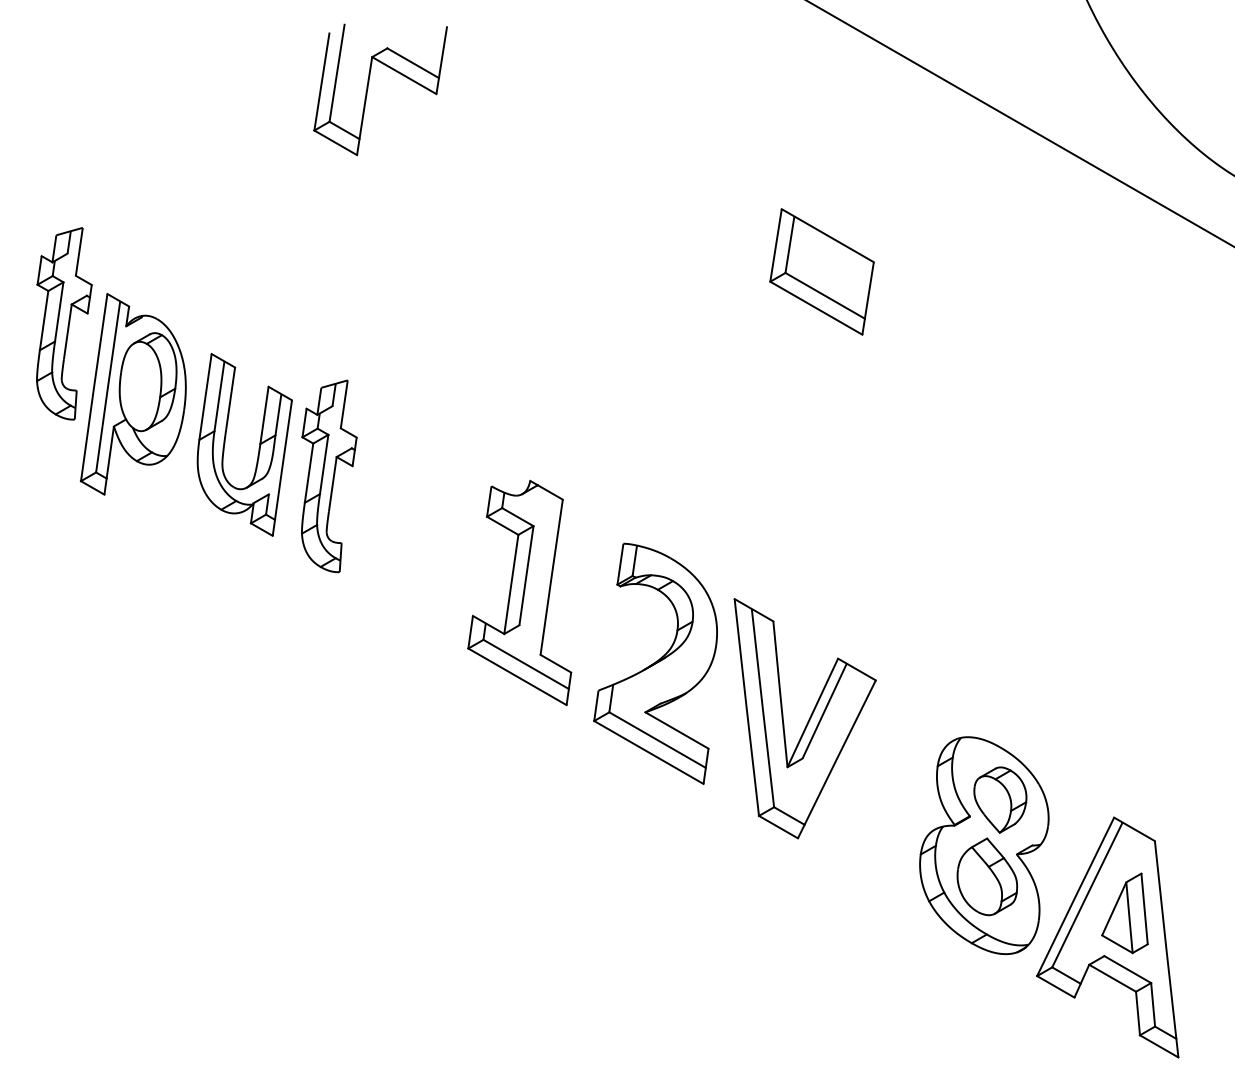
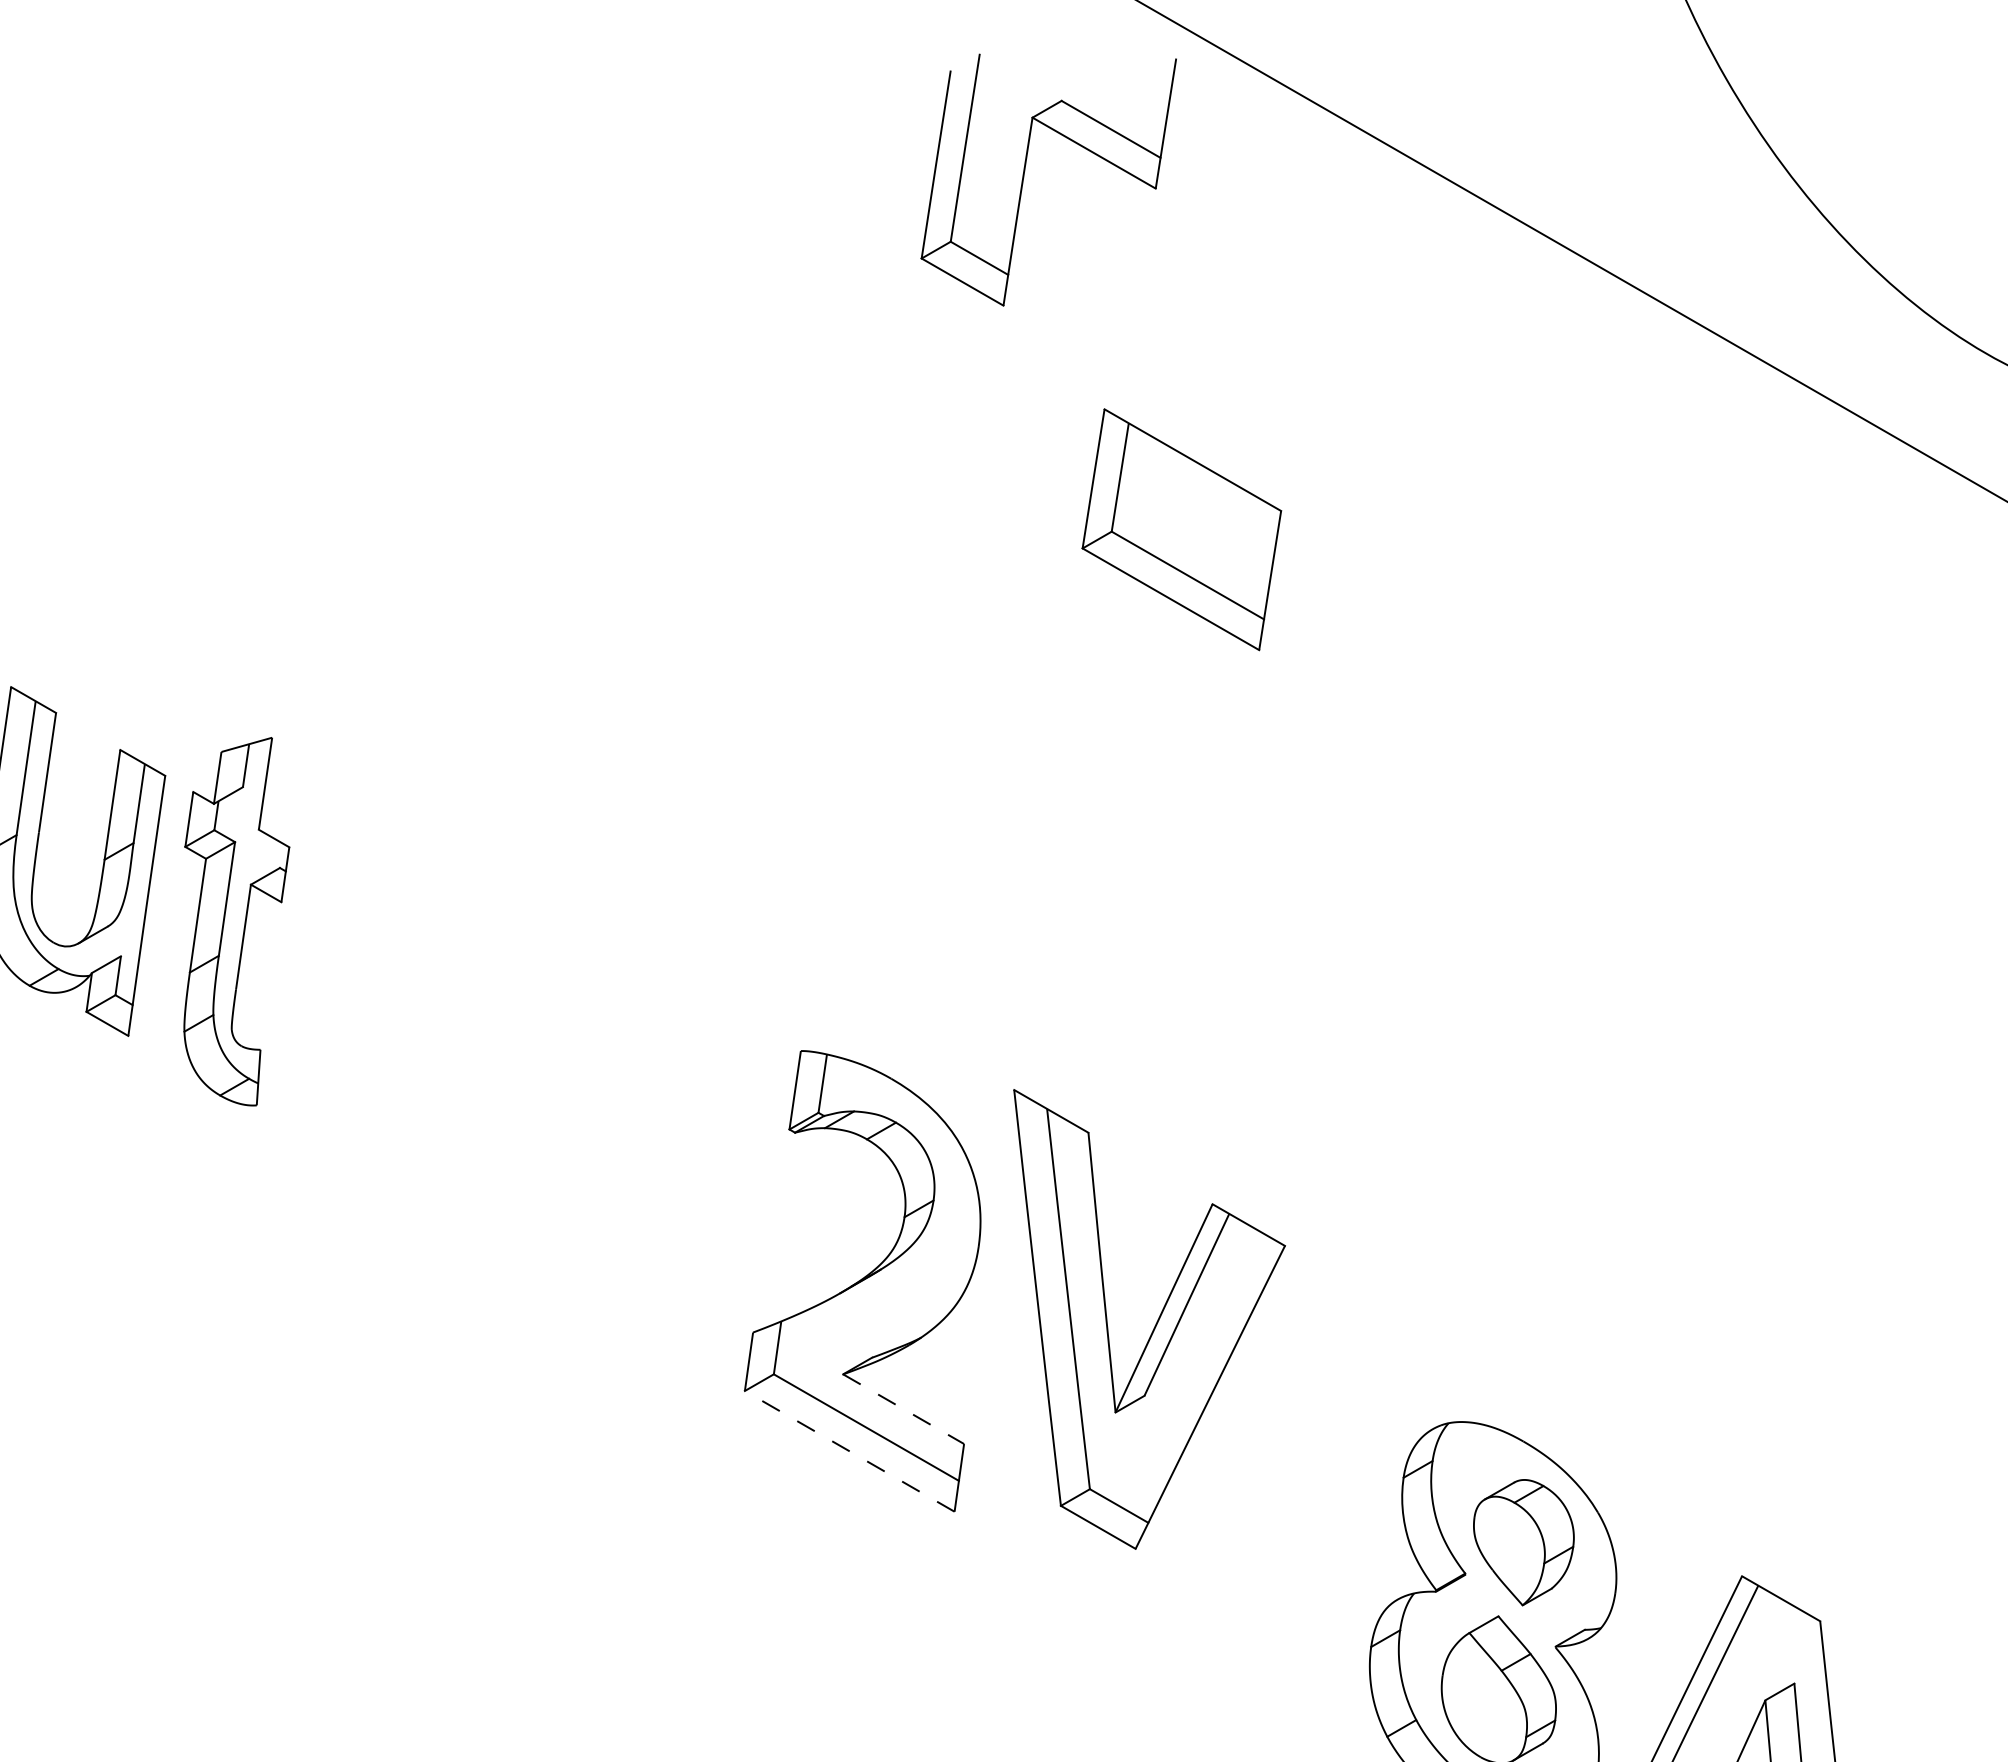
part: (368, 89) -> (1025, 179), moved
part: (519, 593) -> (601, 1146), removed
part: (804, 718) -> (1148, 1319), moved
line: (677, 730) -> (904, 1409), solid -> dashed
line: (648, 752) -> (848, 1451), solid -> dashed

